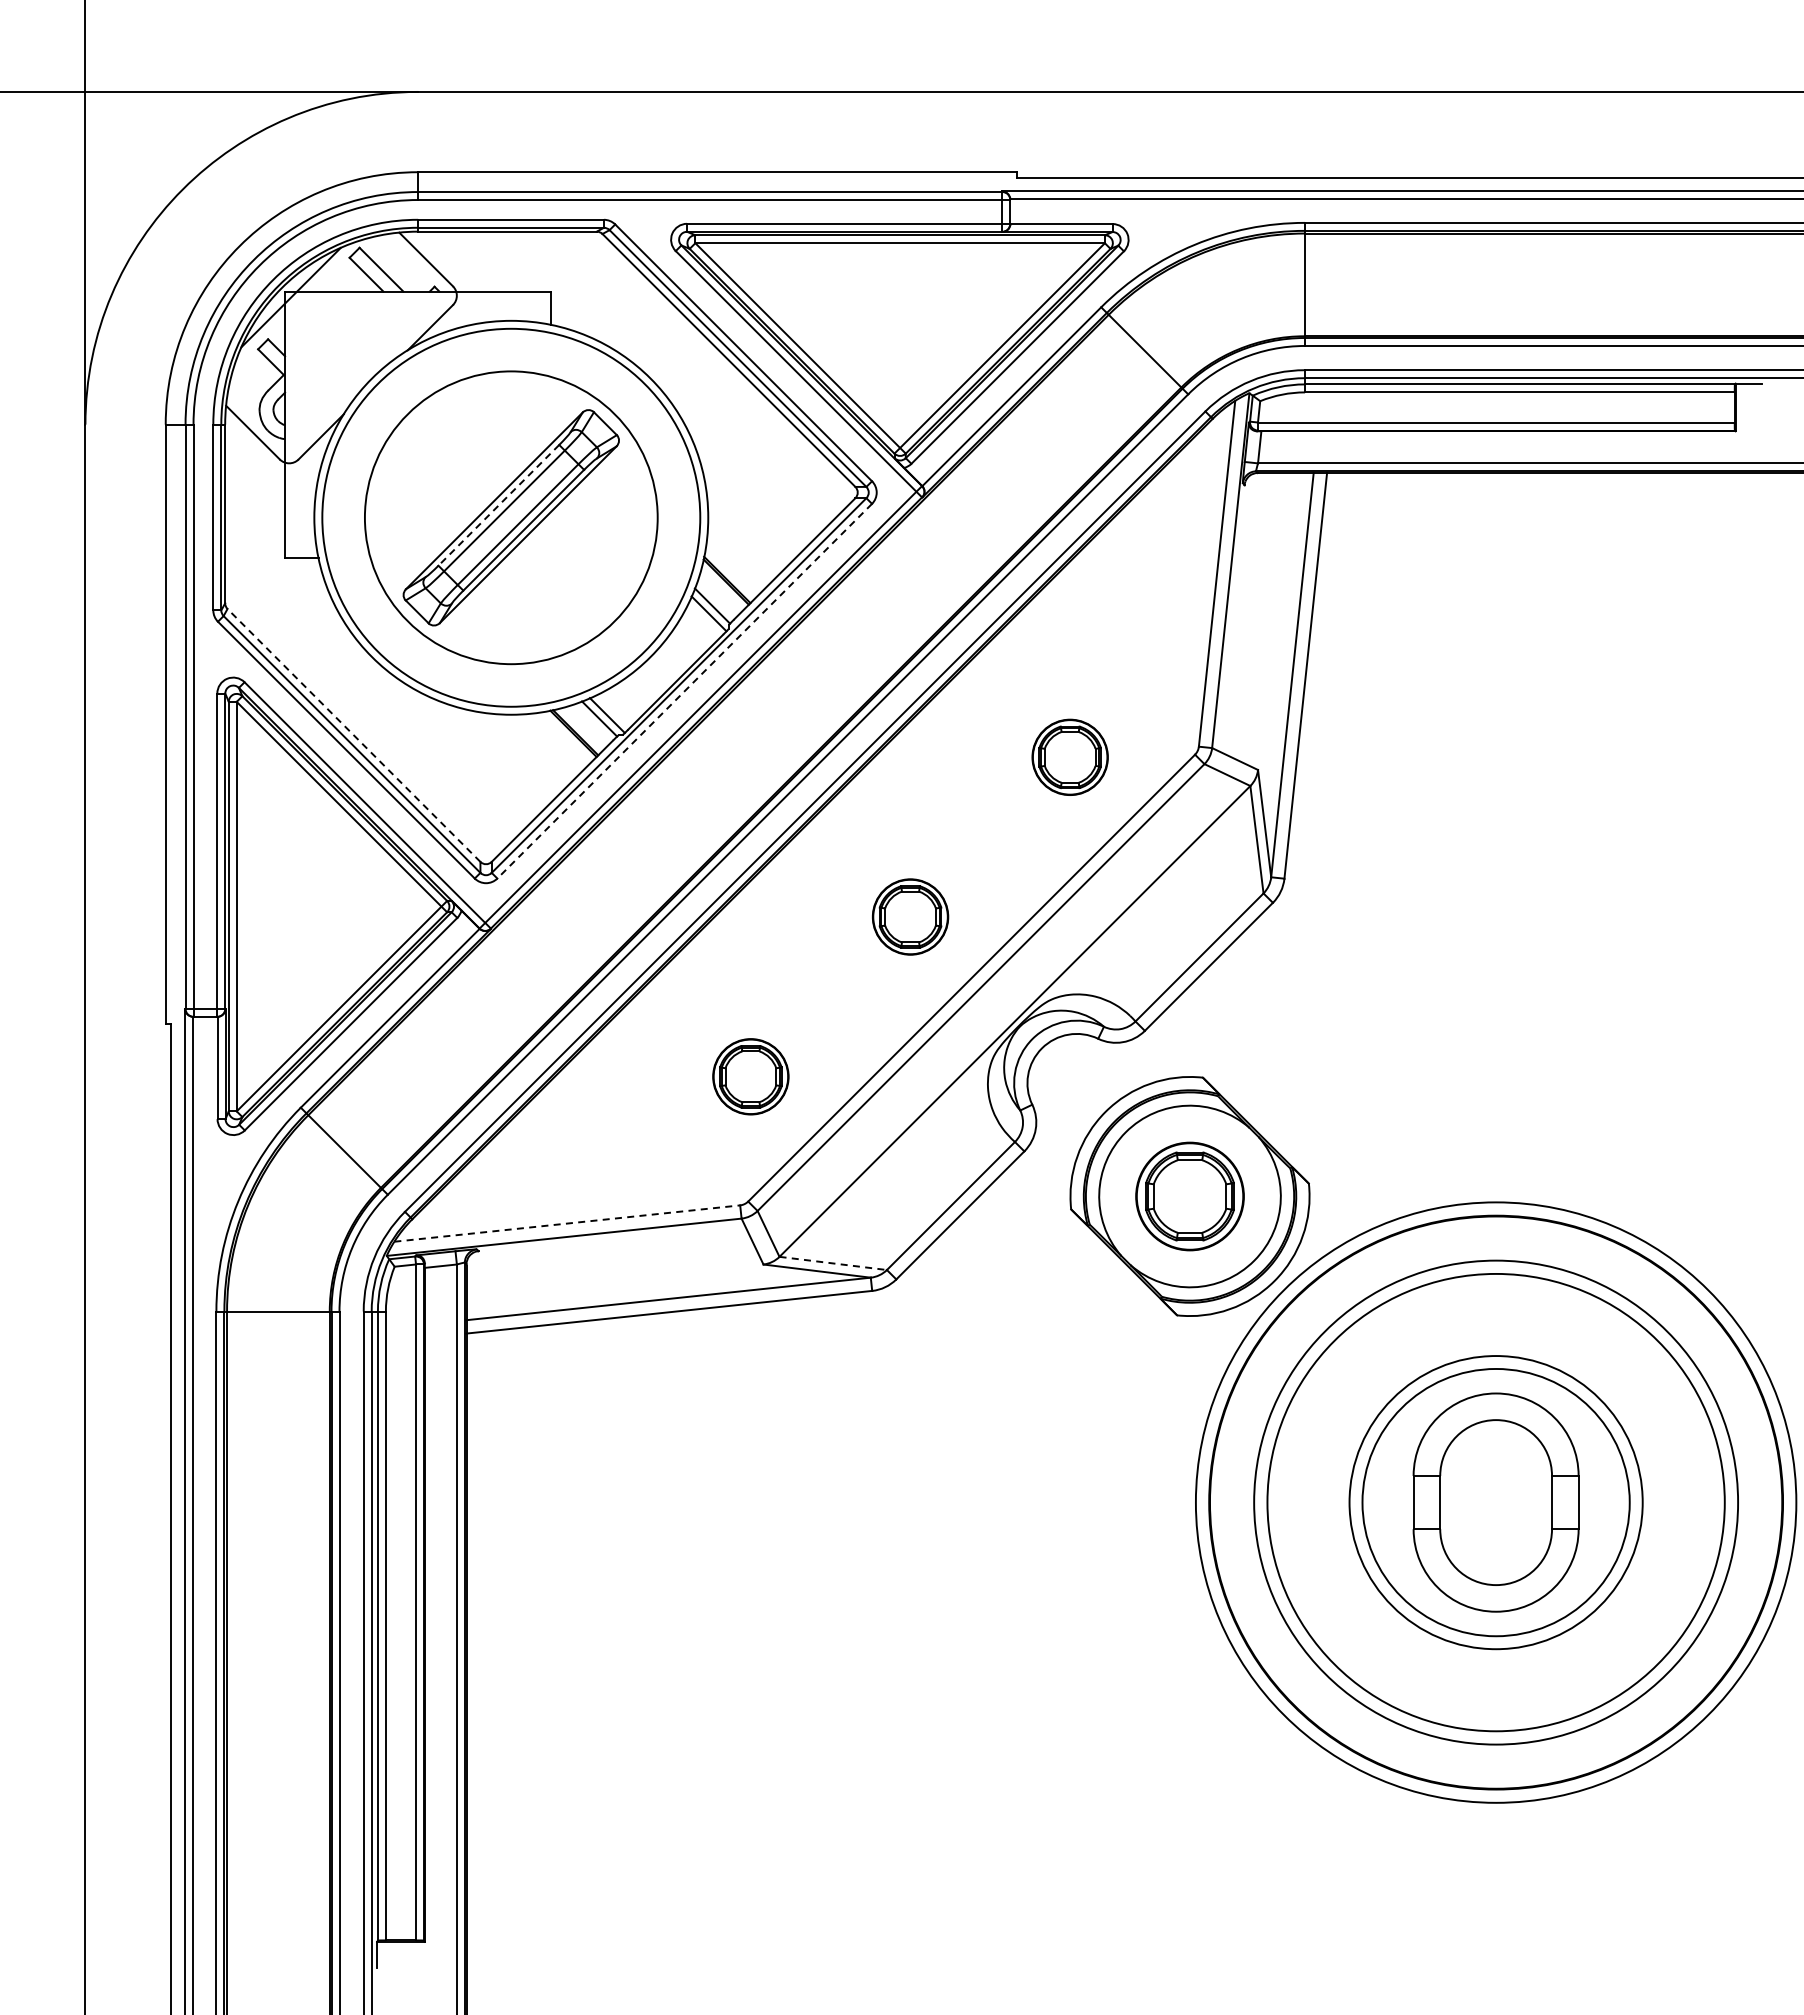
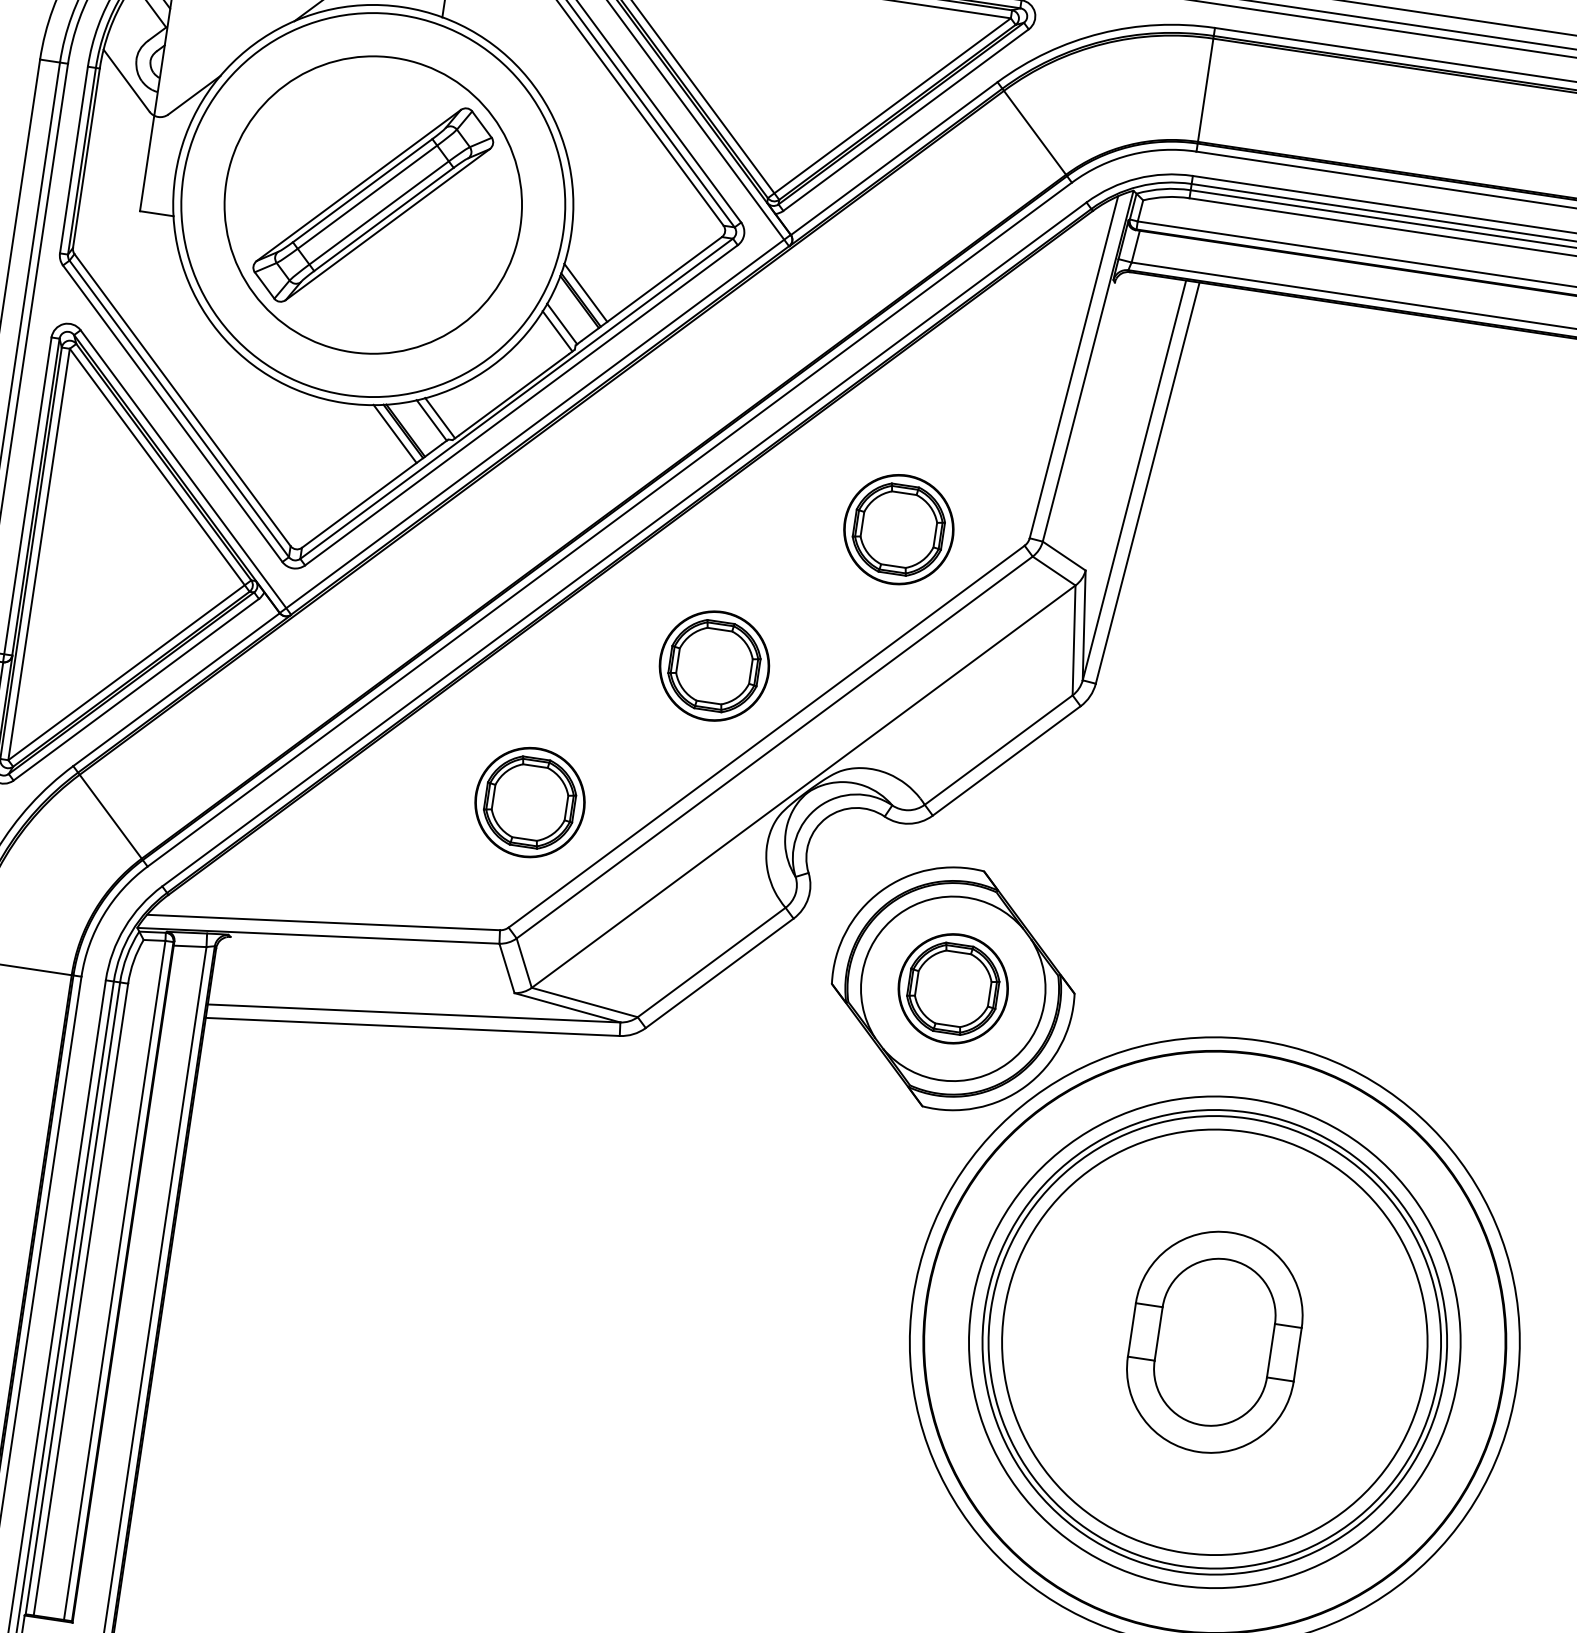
line: (498, 505) -> (362, 190), dashed -> solid
line: (730, 572) -> (585, 292), added
line: (684, 691) -> (521, 405), dashed -> solid
line: (353, 735) -> (182, 400), dashed -> solid
line: (565, 737) -> (394, 433), added
part: (1069, 757) -> (898, 529), size x1.43
part: (910, 916) -> (714, 665), size x1.43
part: (750, 1076) -> (529, 802), size x1.43
line: (567, 1223) -> (323, 922), dashed -> solid
line: (833, 1263) -> (585, 1002), dashed -> solid
circle: (1495, 1502) -> (1214, 1342), size x1.43
circle: (1495, 1502) -> (1214, 1342), size x1.67

